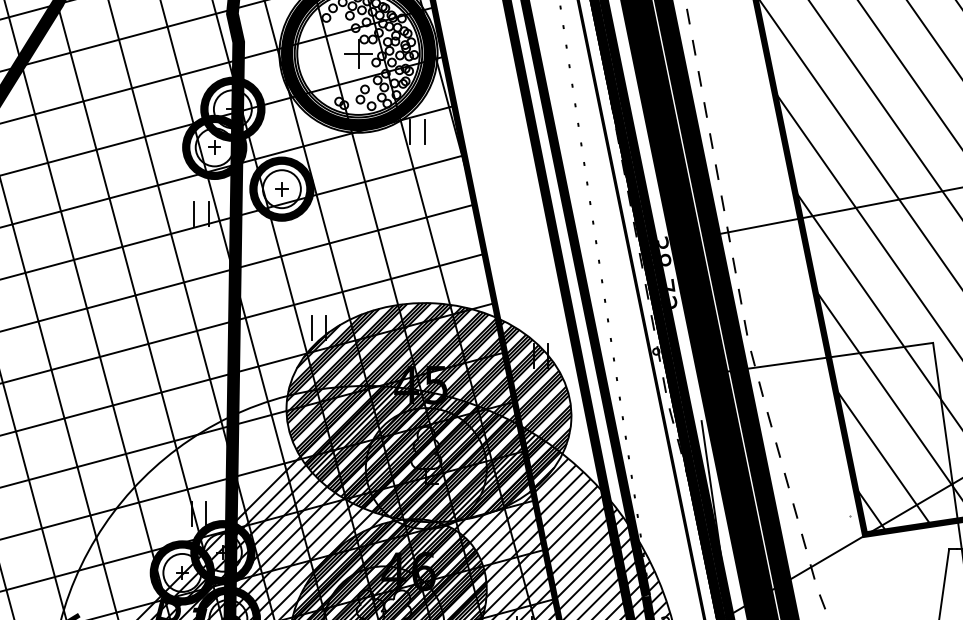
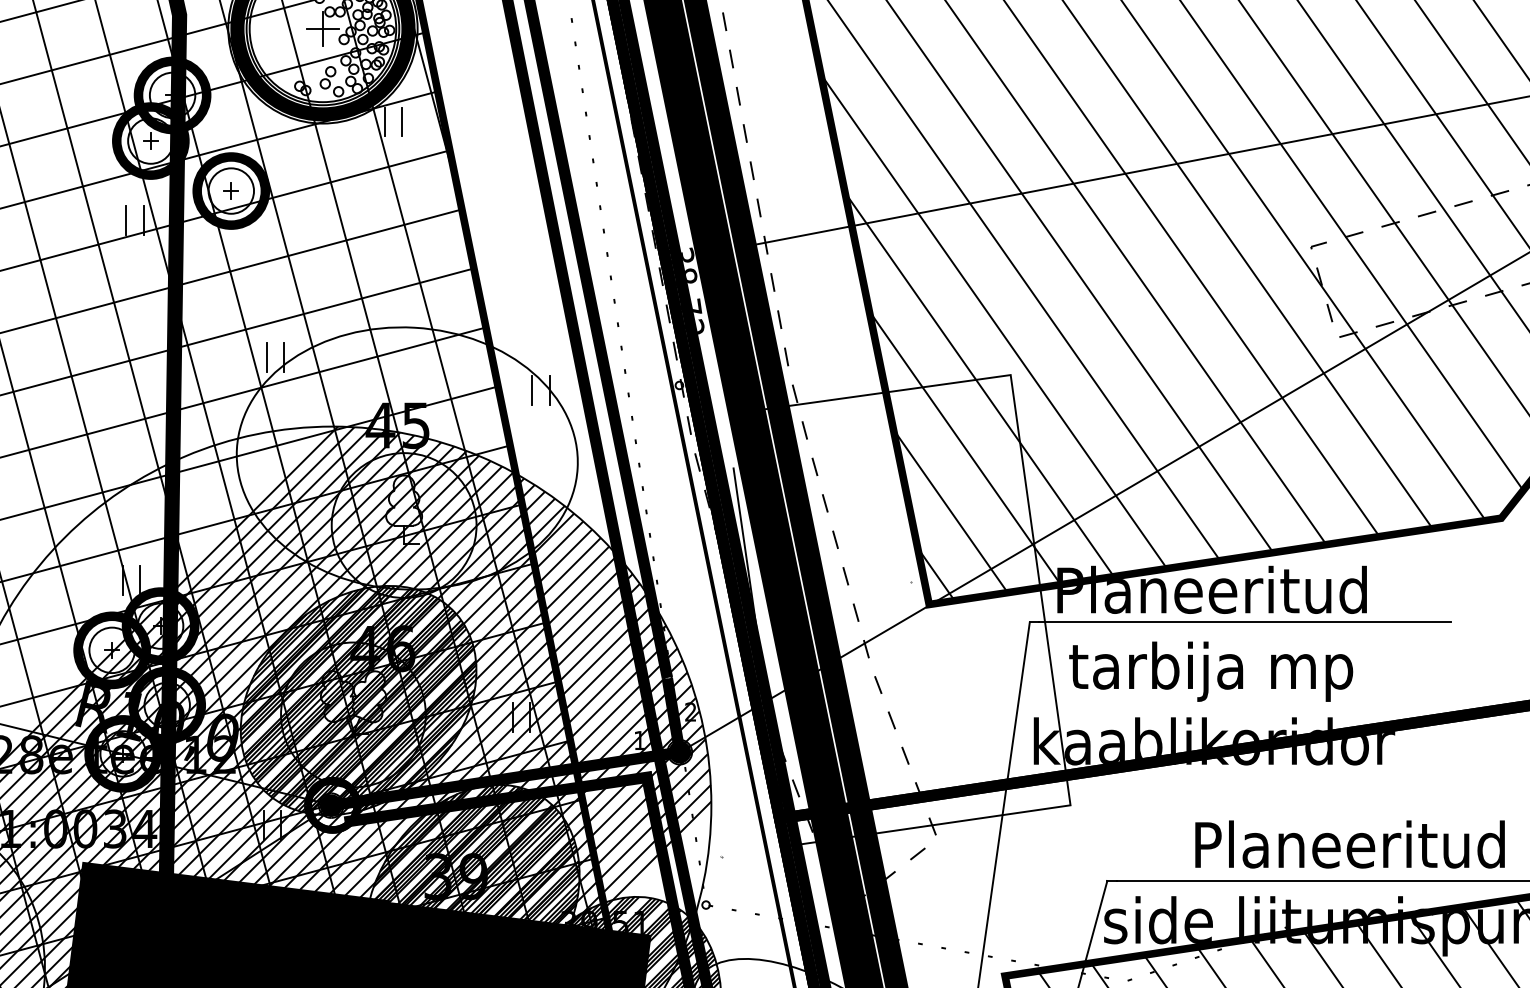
hatch: (428, 412) -> (406, 458), removed

